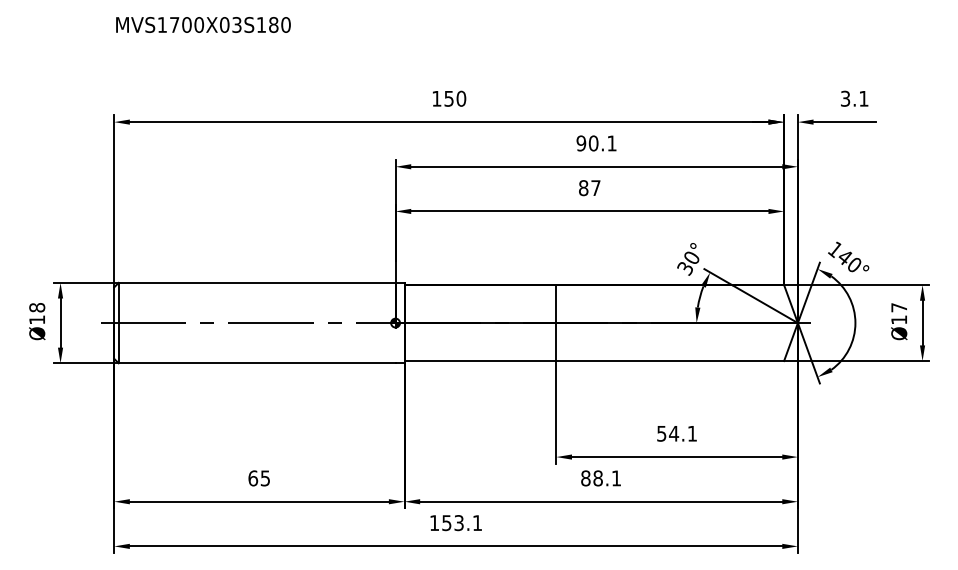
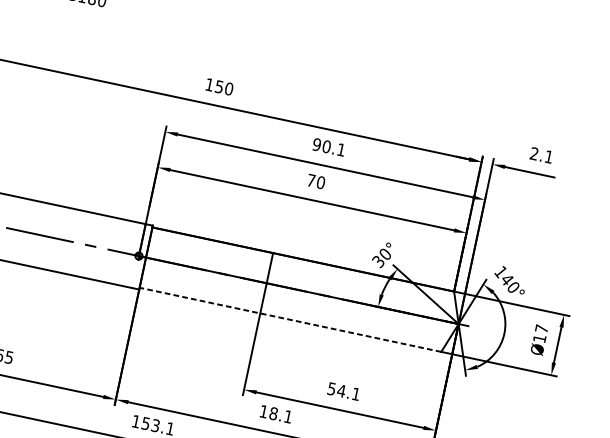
text: (845, 98) -> (534, 153), 3.1 -> 2.1
text: (589, 188) -> (315, 181), 87 -> 70
line: (594, 361) -> (290, 320), solid -> dashed
text: (585, 478) -> (263, 411), 88.1 -> 18.1

